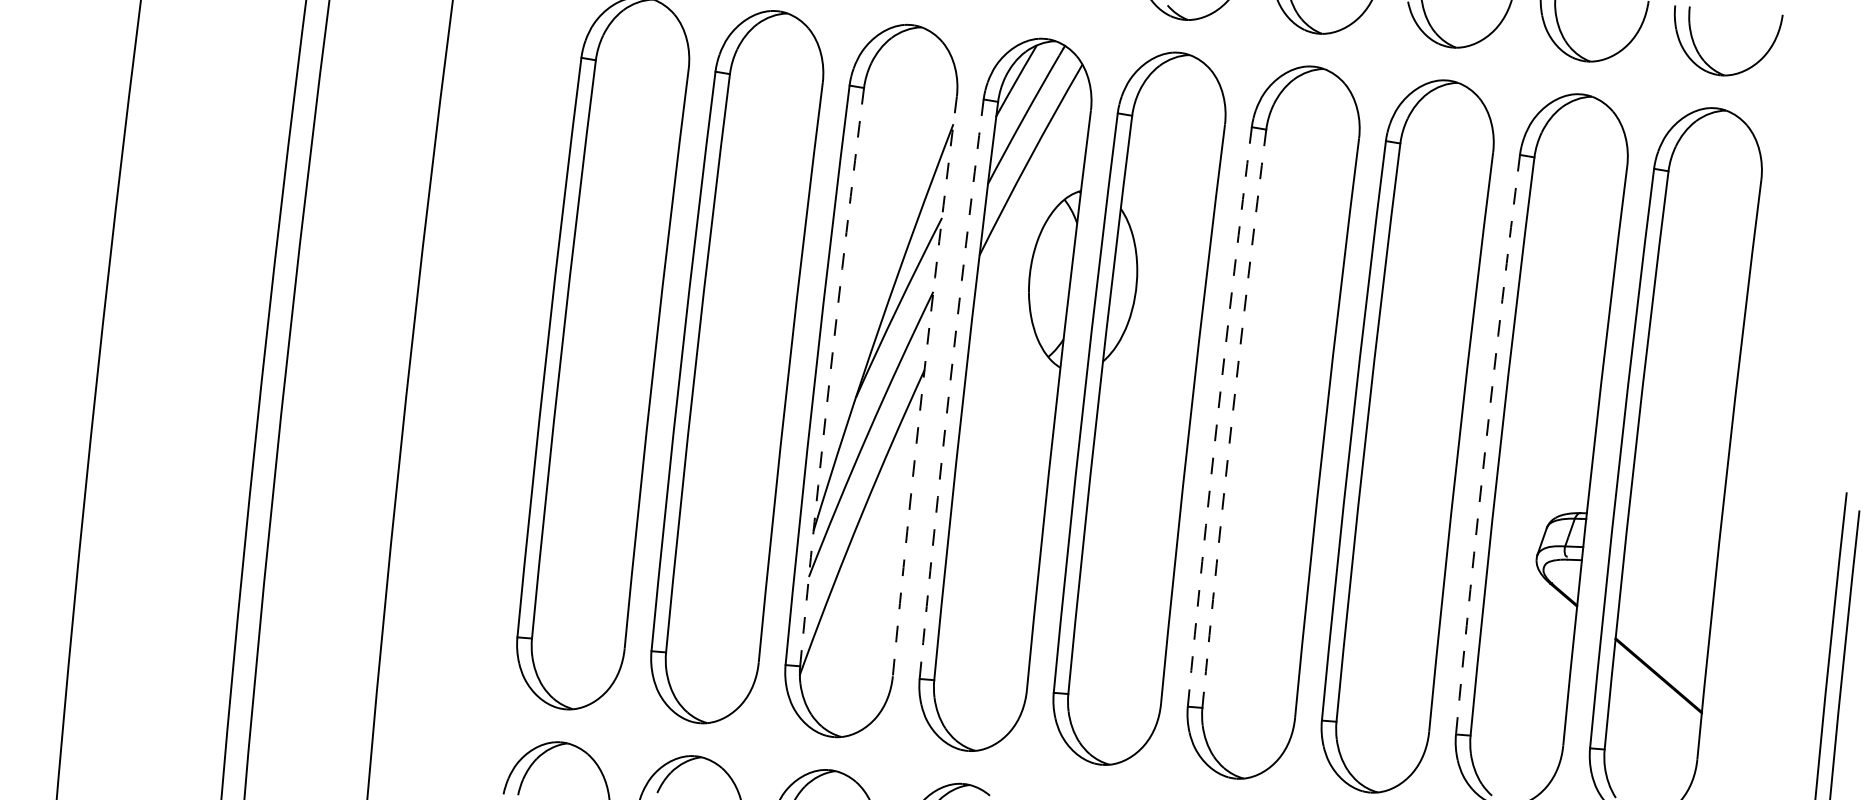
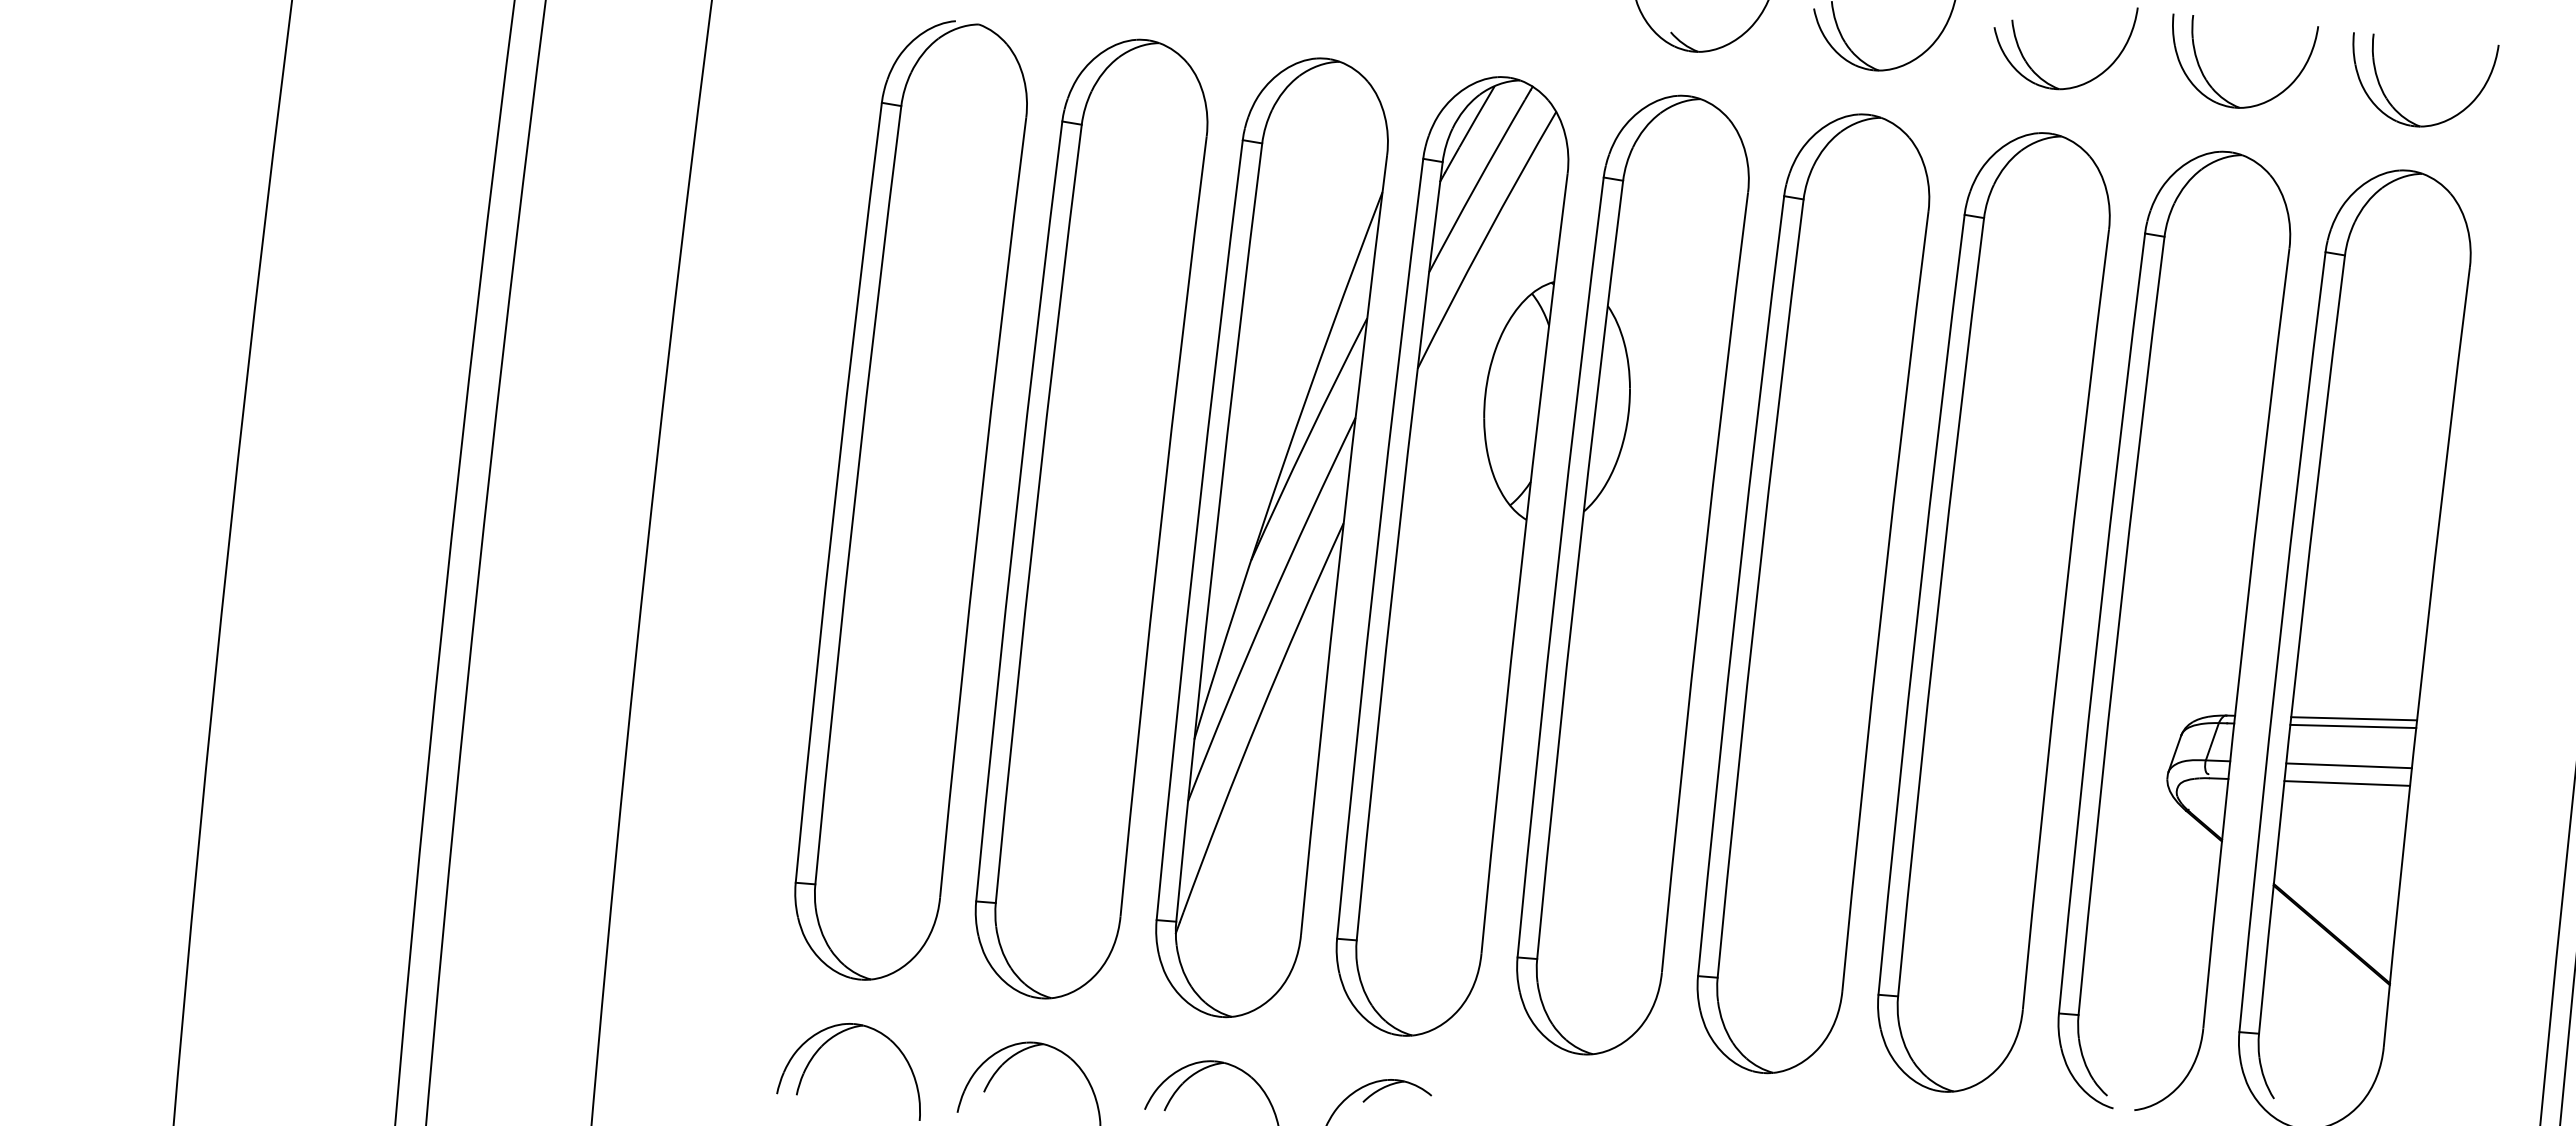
arc: (830, 377) -> (1216, 532), dashed -> solid
arc: (922, 386) -> (1341, 544), dashed -> solid
arc: (949, 388) -> (1377, 548), dashed -> solid
arc: (1217, 416) -> (1738, 585), dashed -> solid
arc: (1232, 418) -> (1757, 588), dashed -> solid
arc: (1486, 444) -> (2099, 623), dashed -> solid
line: (1675, 515) -> (2354, 718), added
line: (1674, 521) -> (2353, 726), added
line: (1671, 550) -> (2348, 765), added
line: (1670, 563) -> (2347, 783), added

